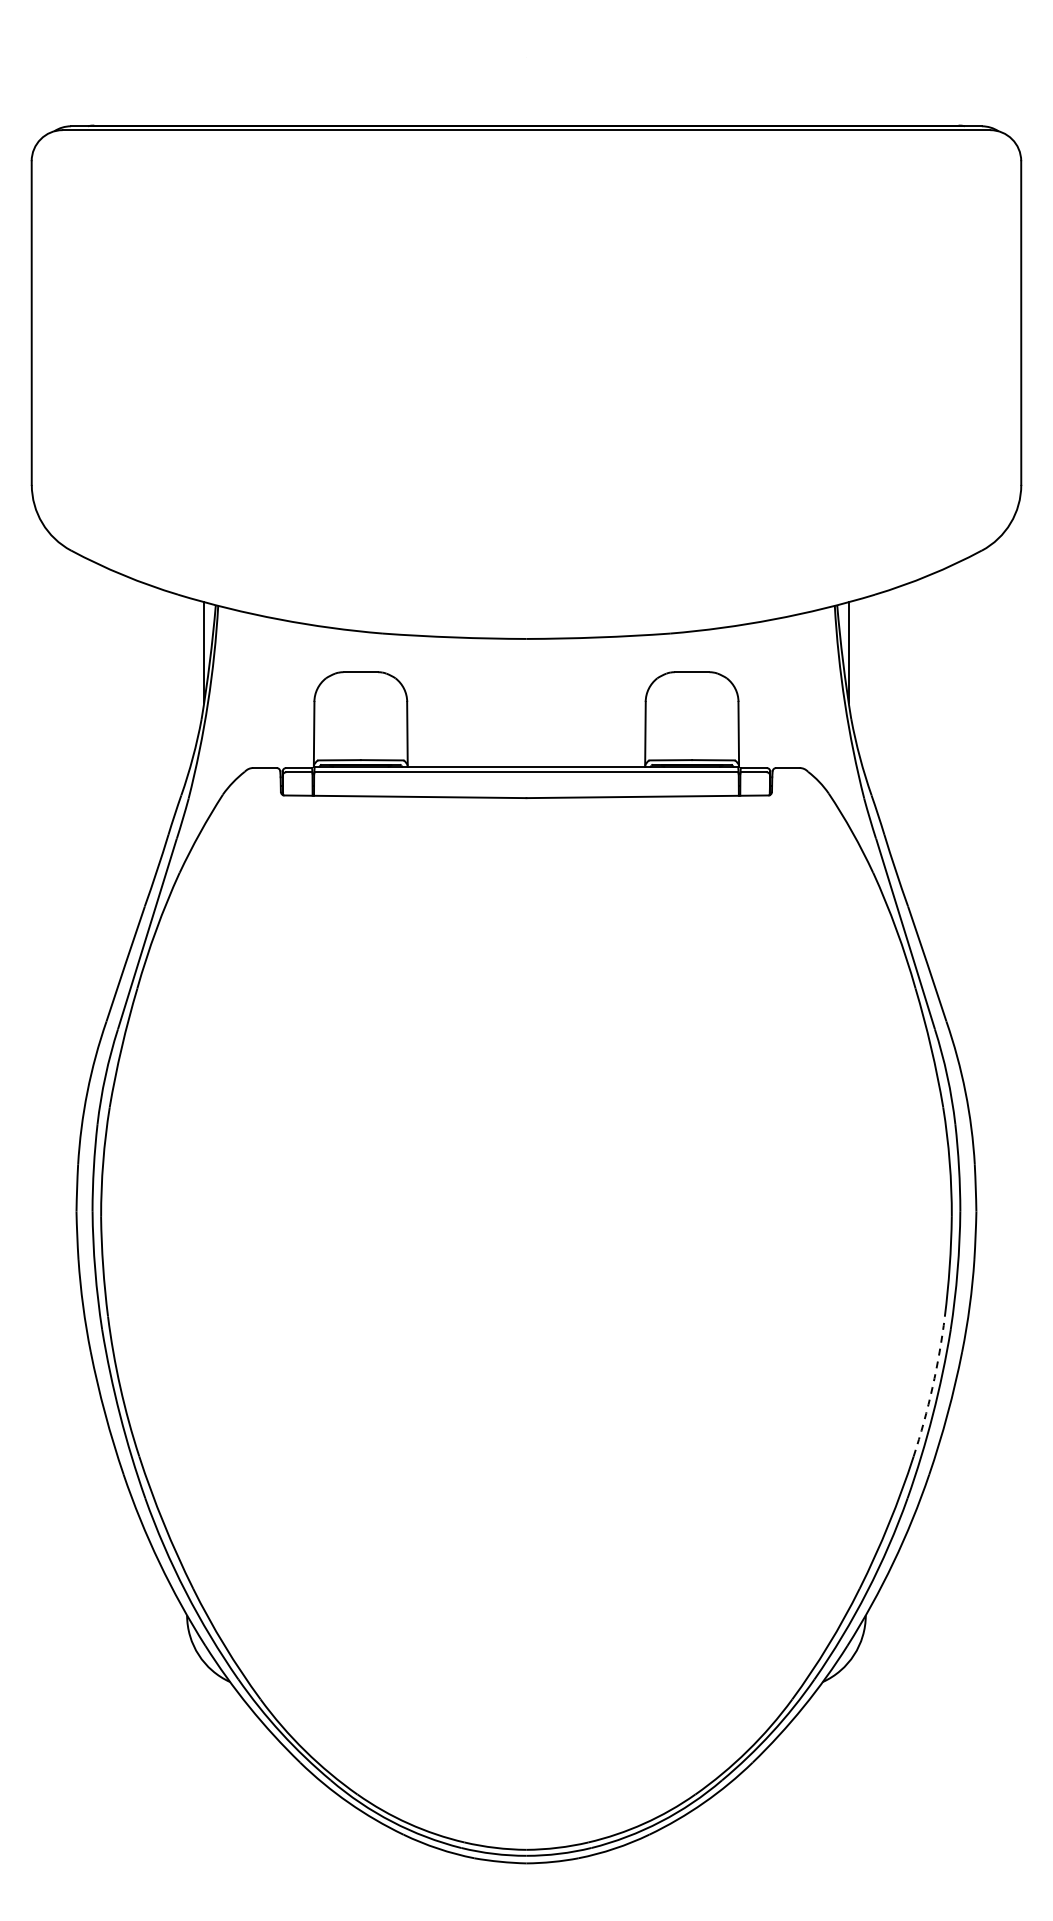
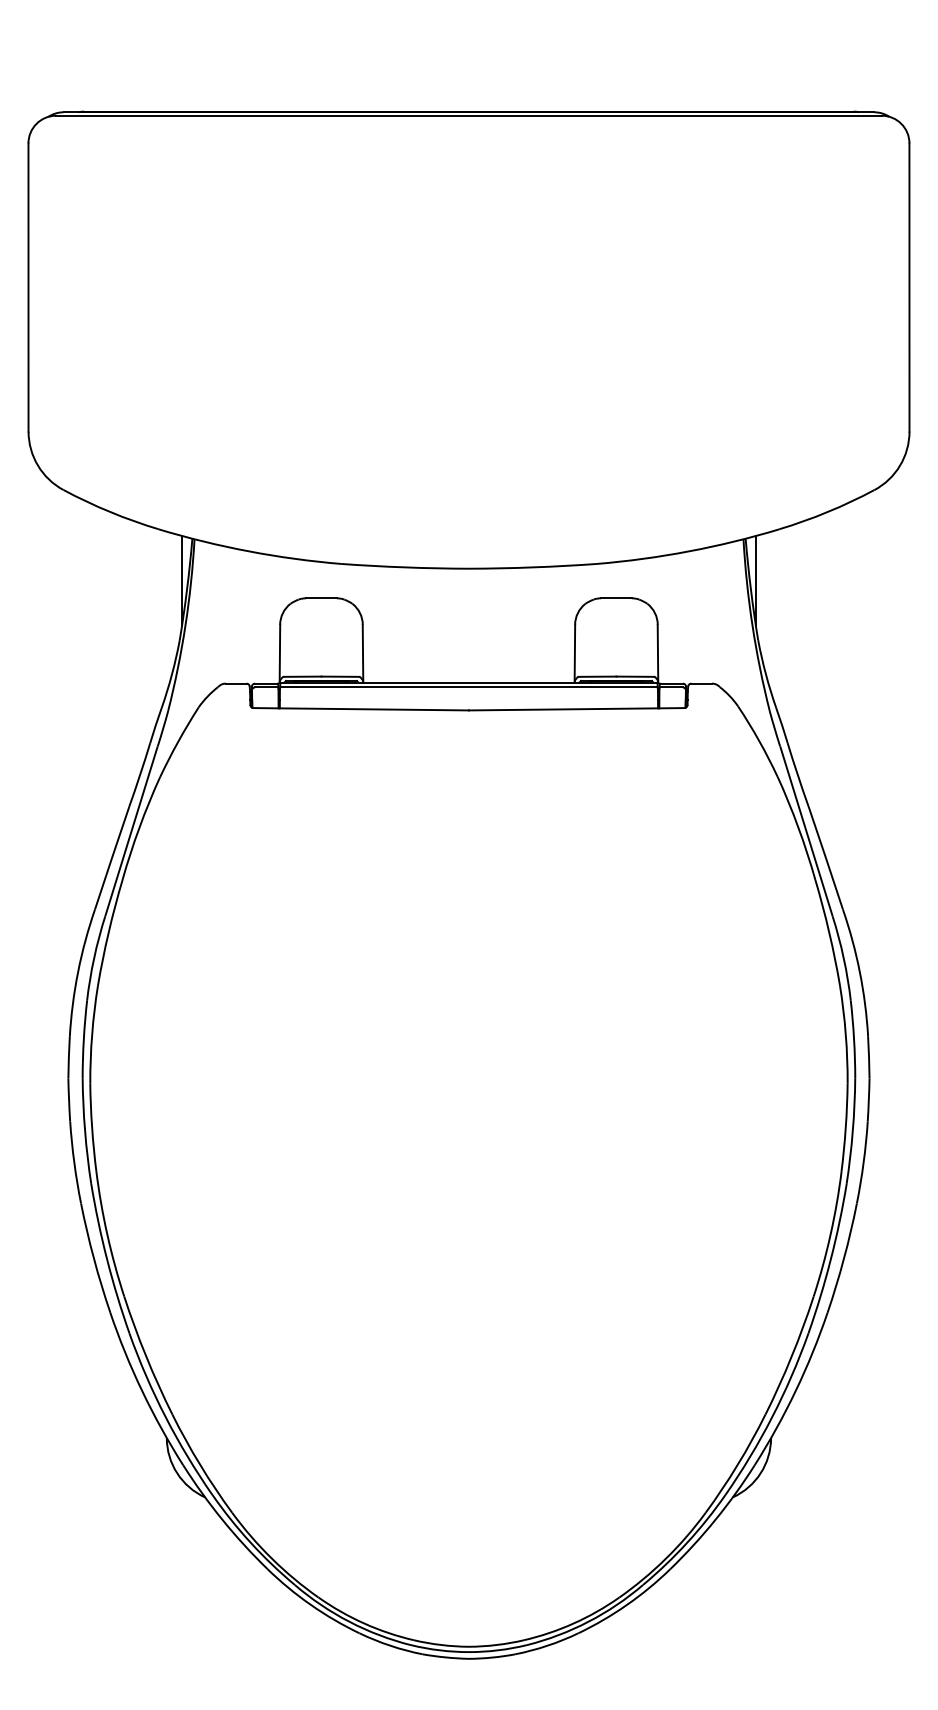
arc: (932, 1387) -> (830, 1235), dashed -> solid

